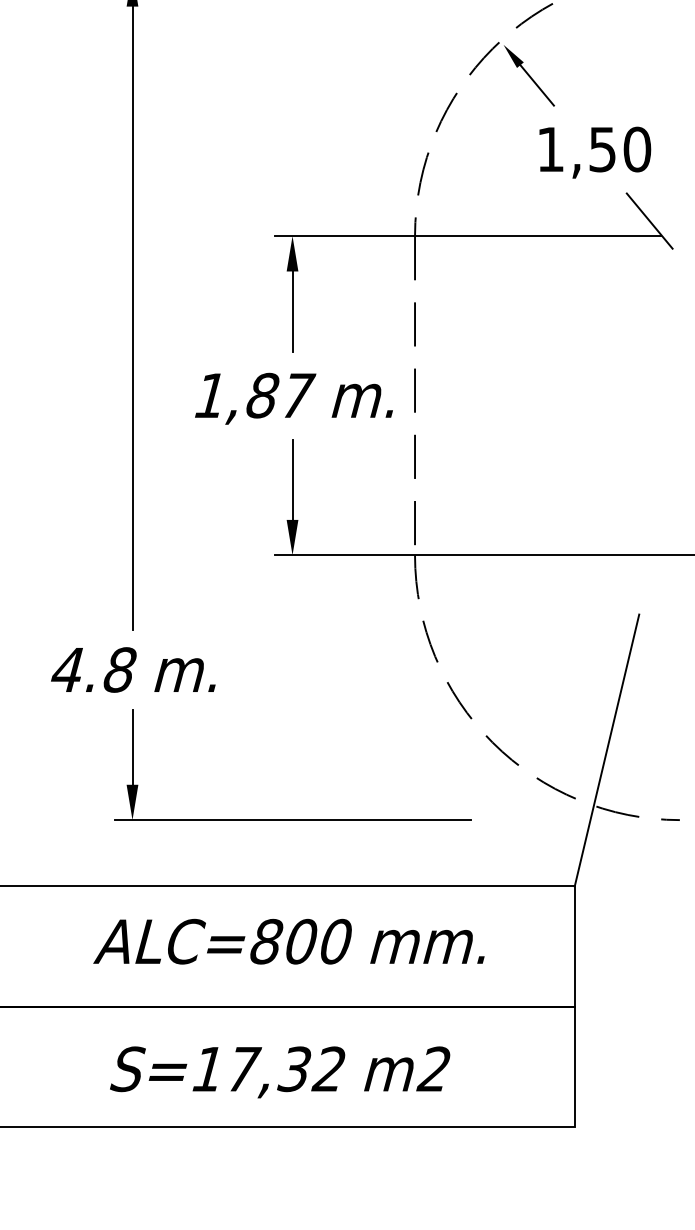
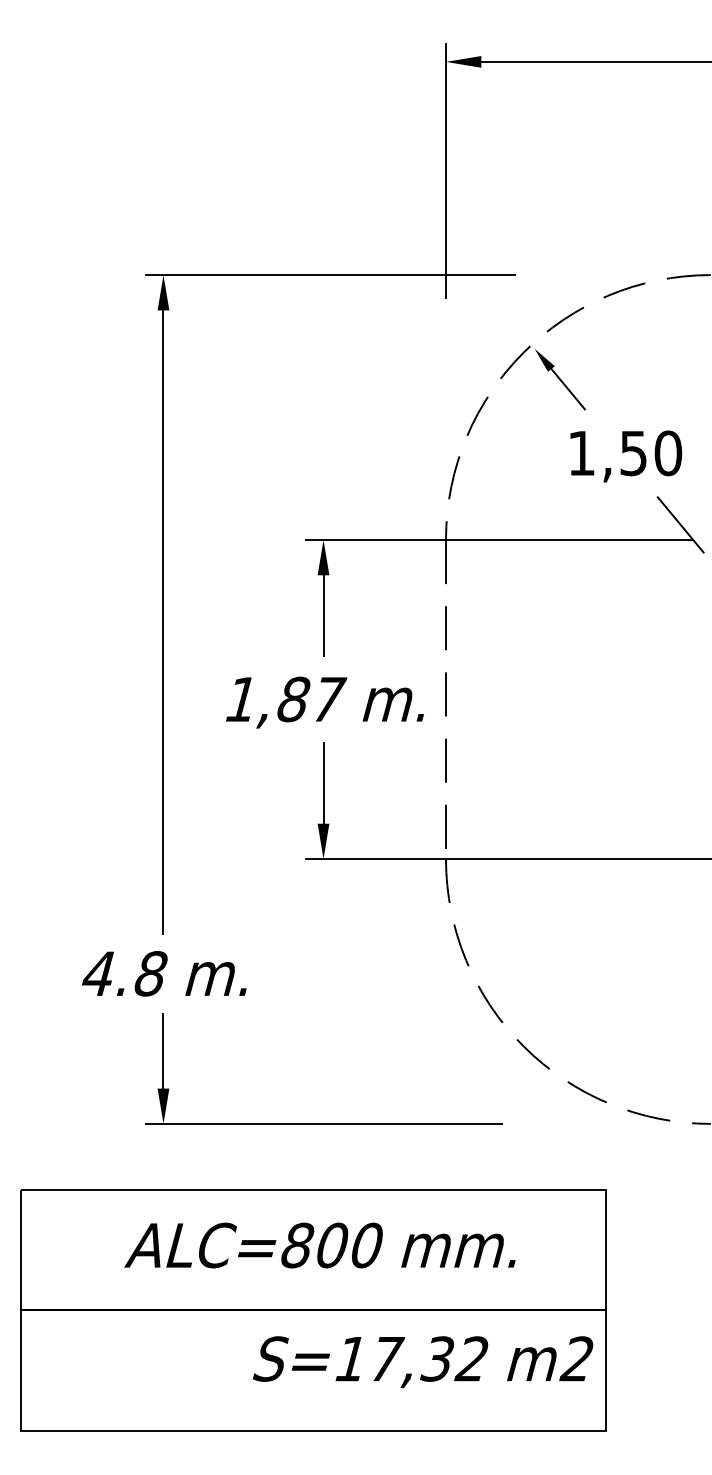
line: (606, 750) -> (637, 1054), removed
text: (280, 1072) -> (423, 1362), moved

